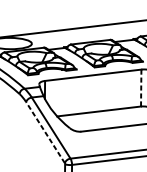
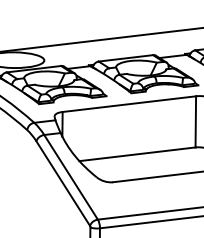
line: (140, 87) -> (195, 121), dashed -> solid
line: (44, 132) -> (62, 183), dashed -> solid

